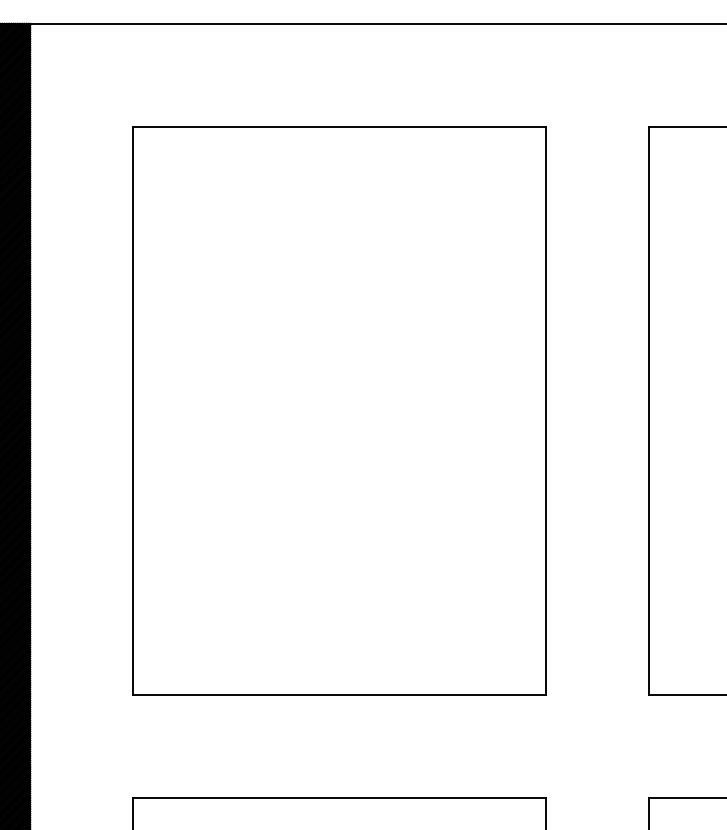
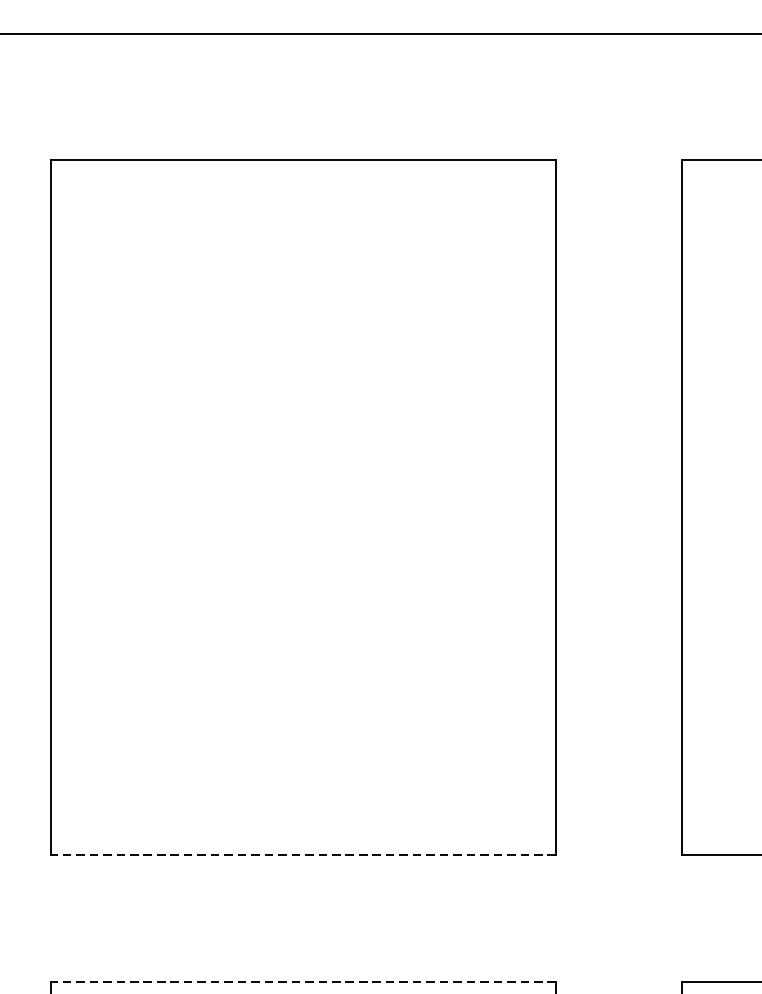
line: (339, 694) -> (302, 855), solid -> dashed
line: (339, 797) -> (302, 981), solid -> dashed

